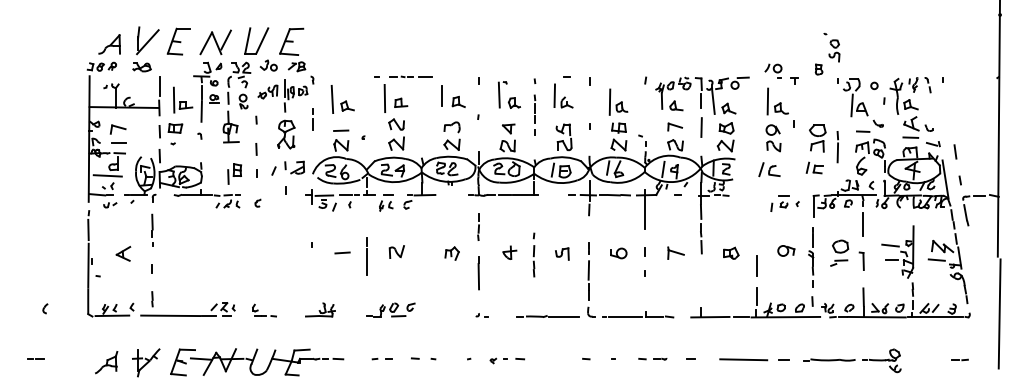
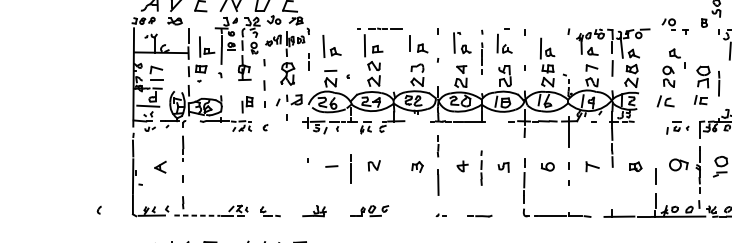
line: (767, 101) -> (664, 48), removed
part: (786, 250) -> (678, 164), size x1.4
line: (171, 315) -> (198, 215), solid -> dashed
line: (563, 316) -> (504, 216), removed

